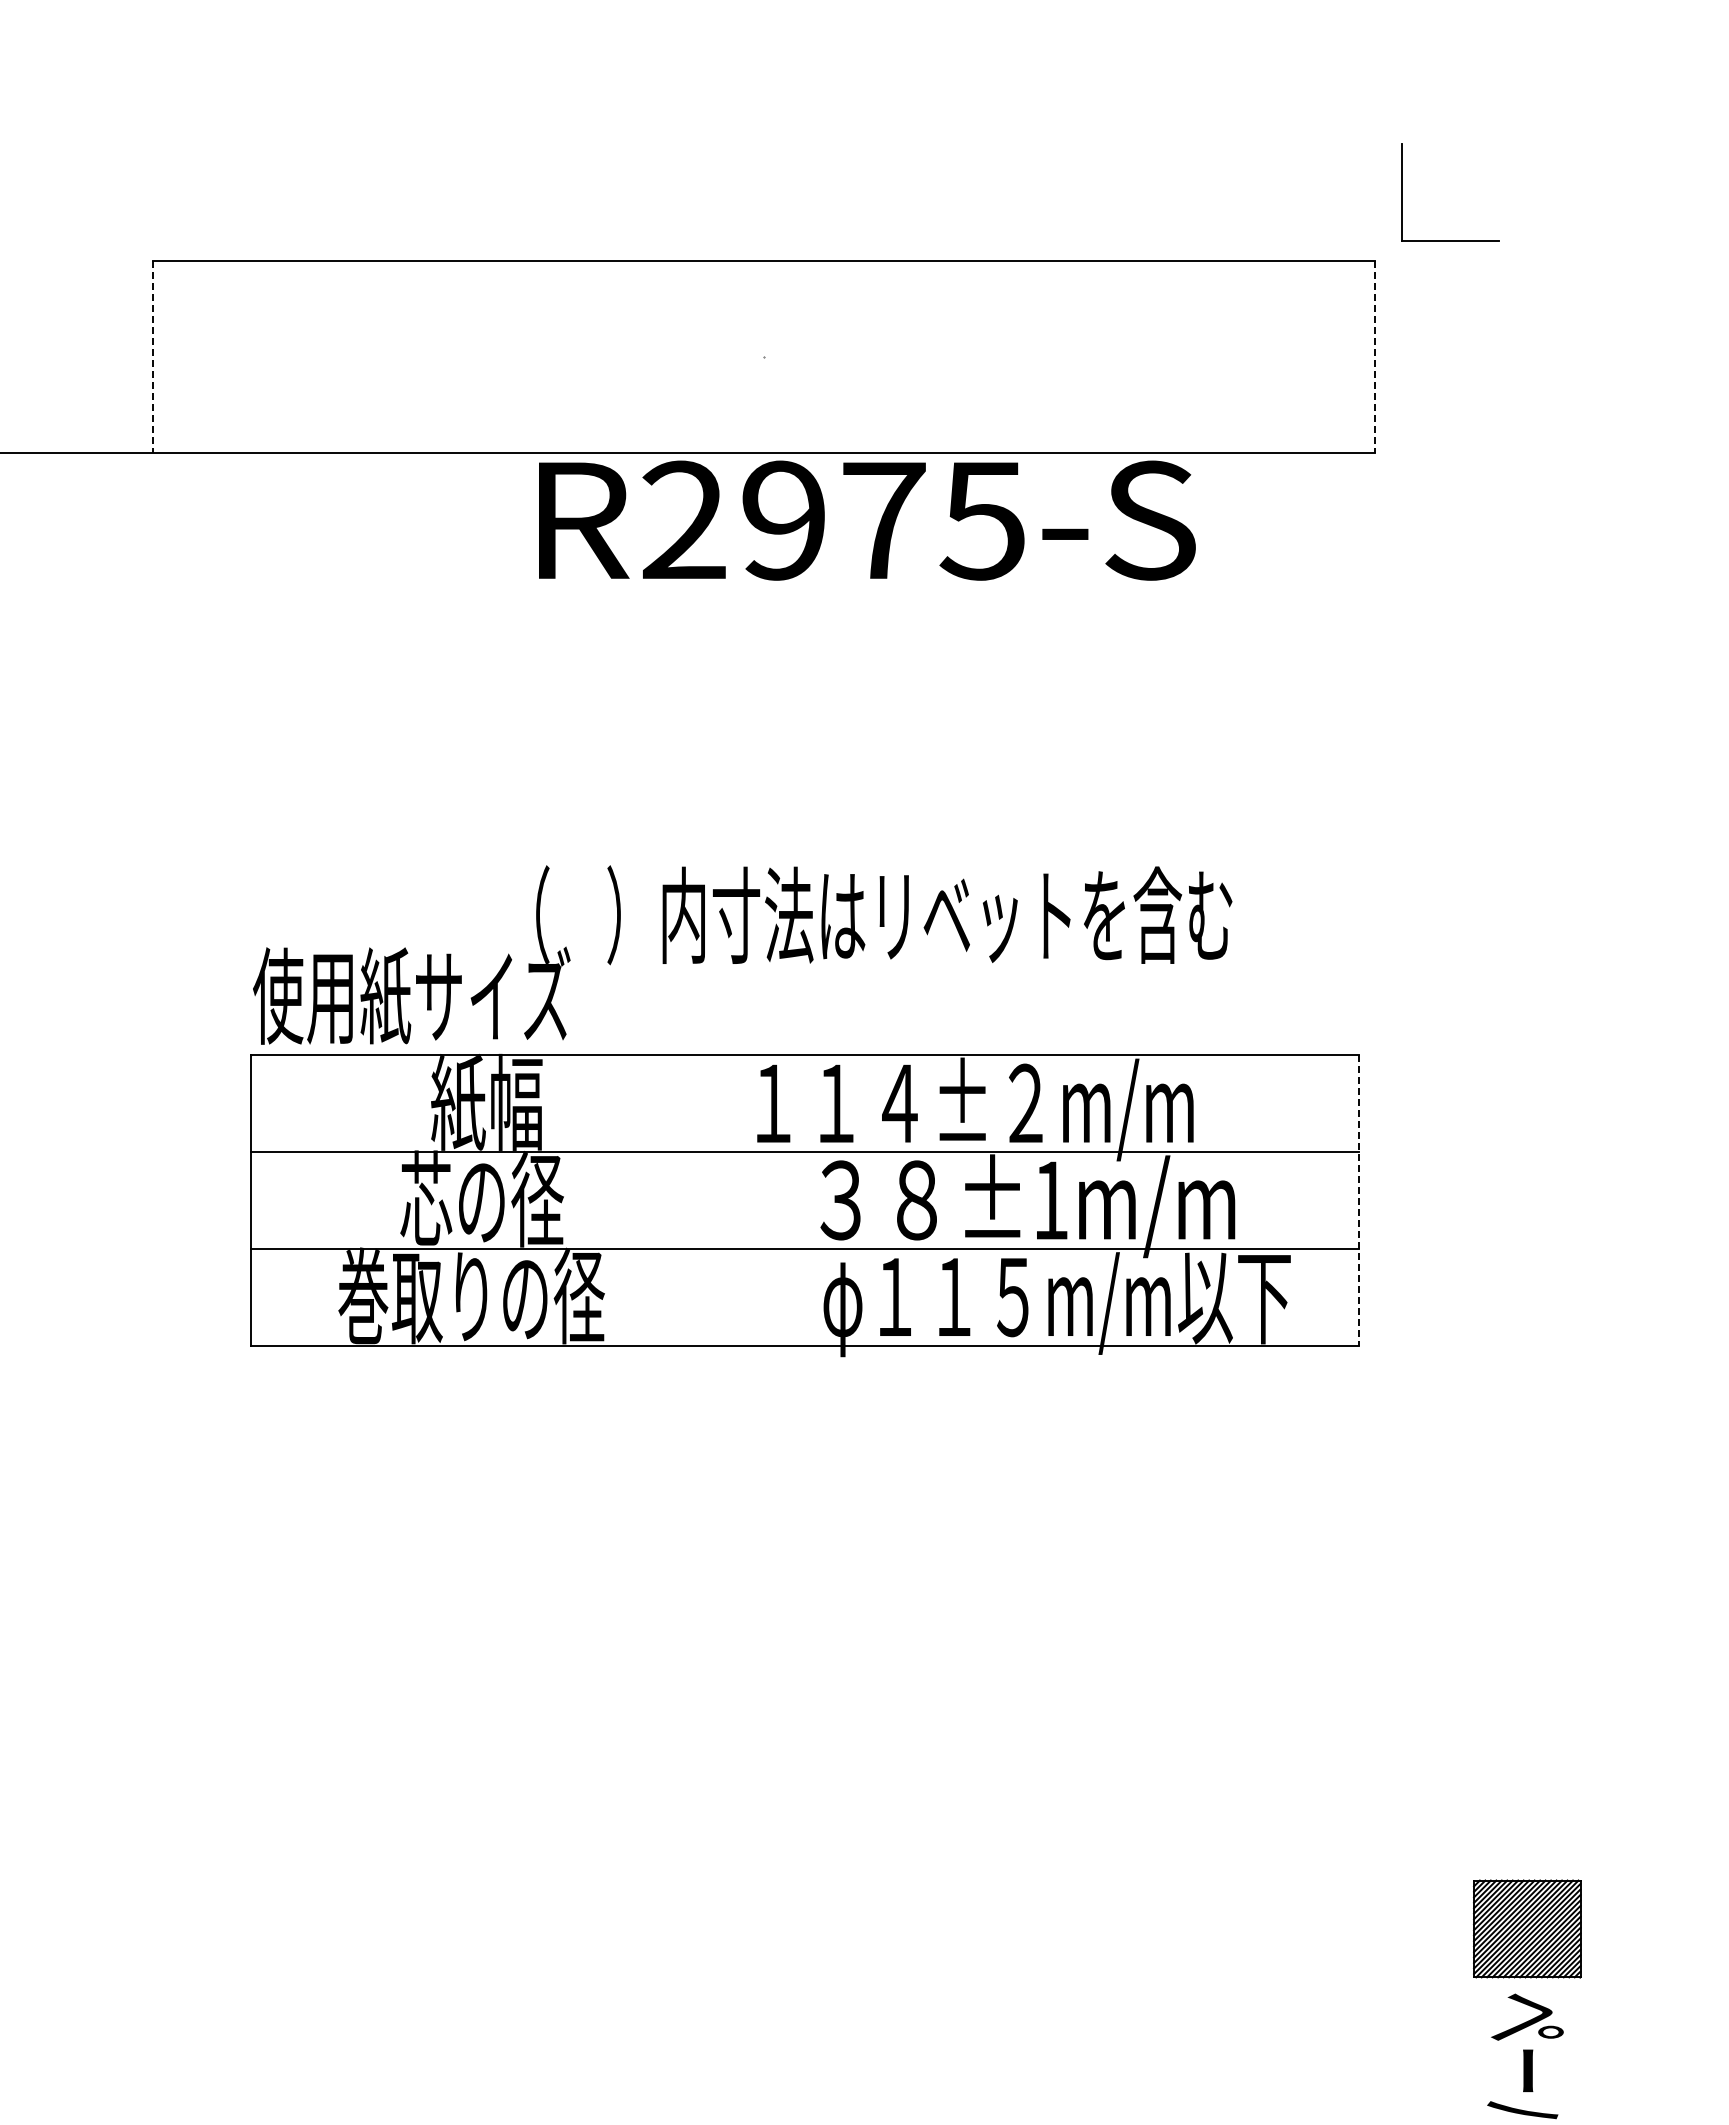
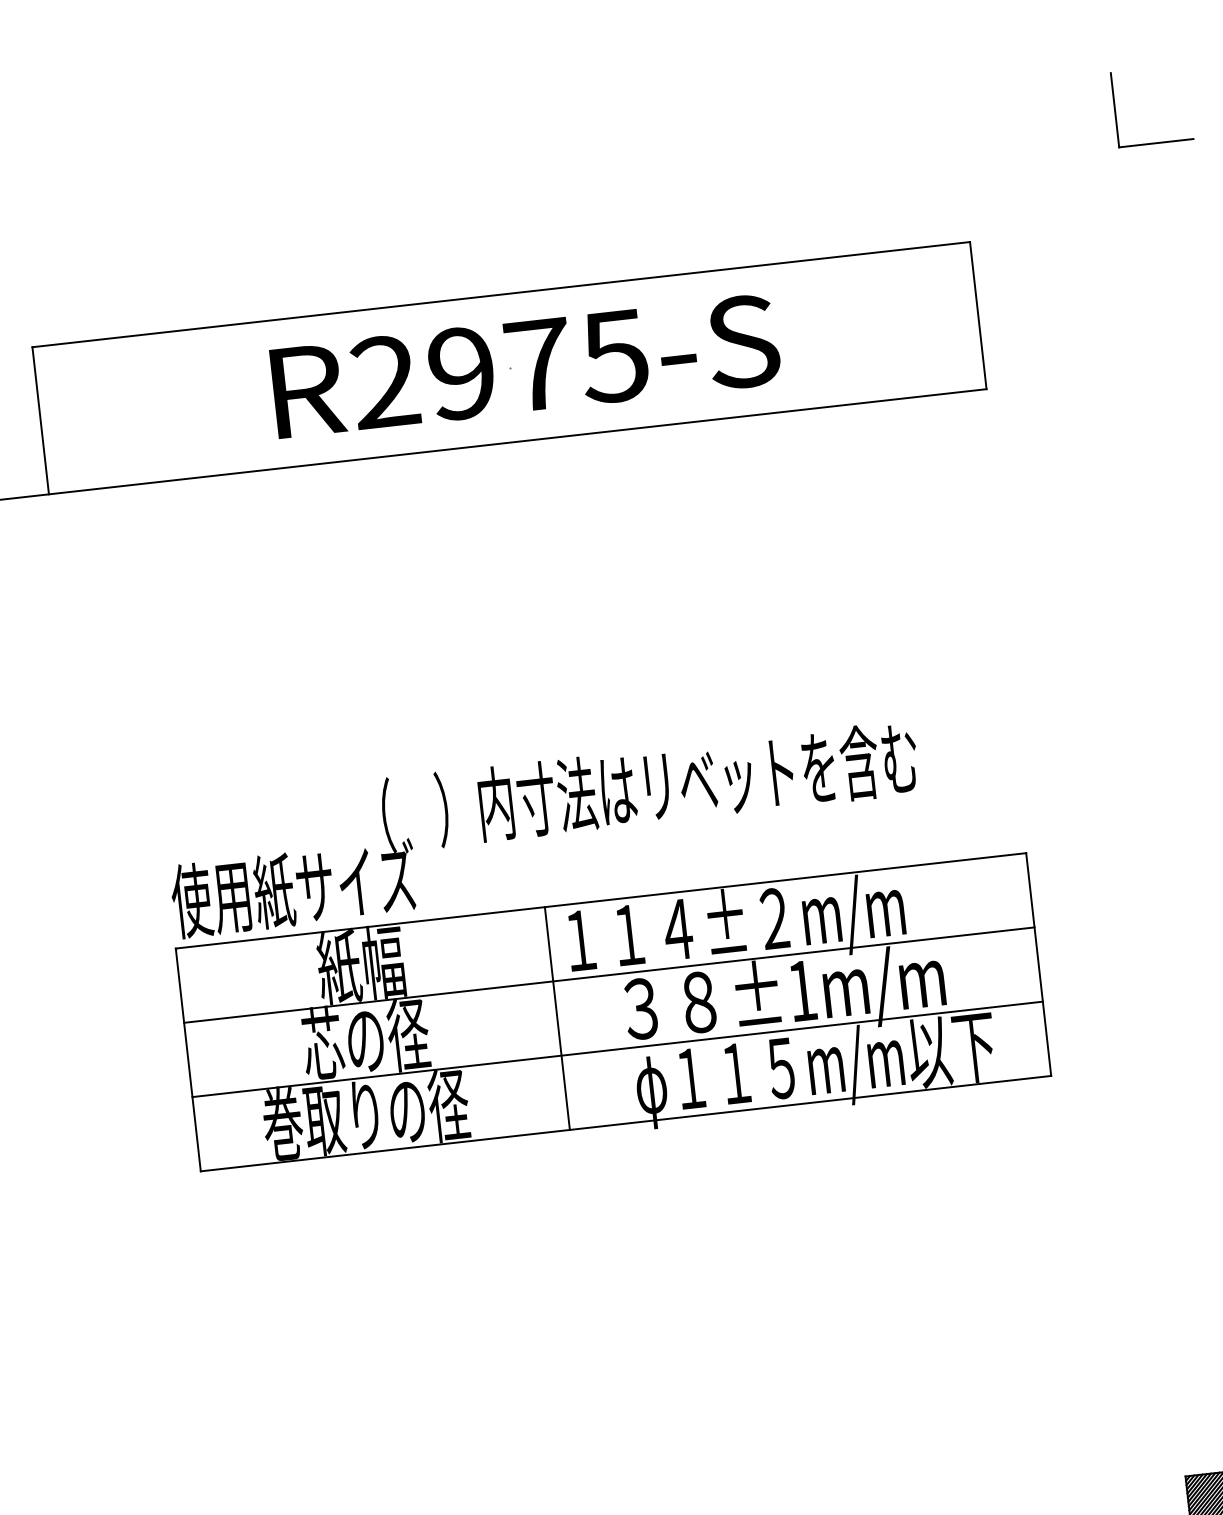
part: (1403, 192) -> (1115, 110), moved
line: (153, 356) -> (41, 420), dashed -> solid
line: (1374, 356) -> (977, 315), dashed -> solid
text: (867, 520) -> (525, 366), moved
line: (731, 1200) -> (557, 1018), added
line: (1358, 1201) -> (1038, 965), dashed -> solid

